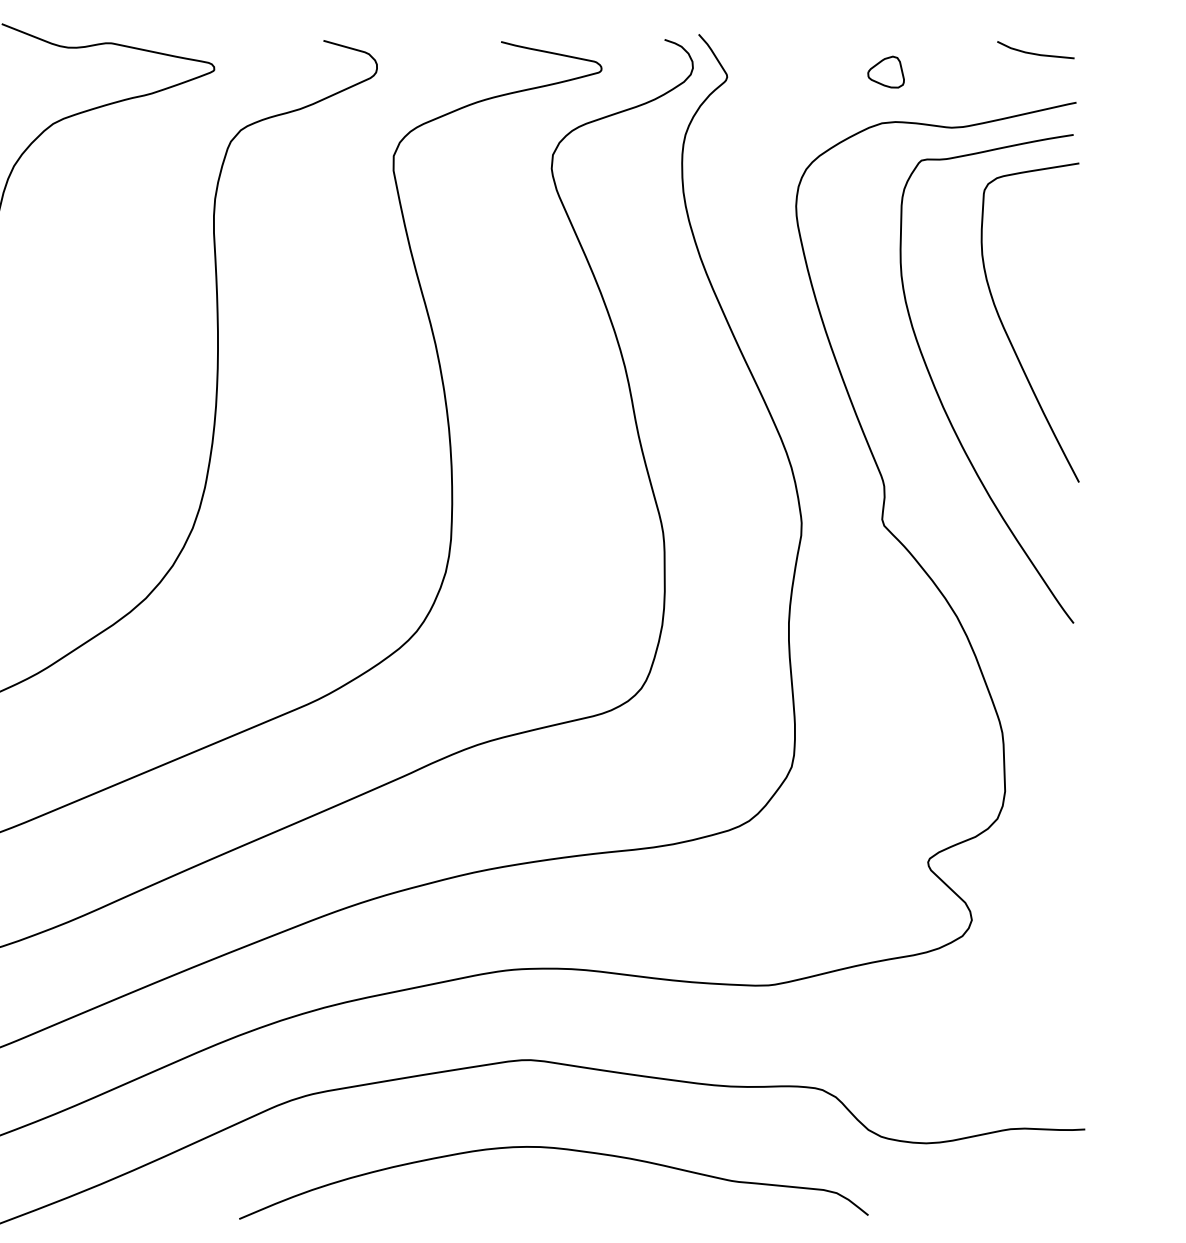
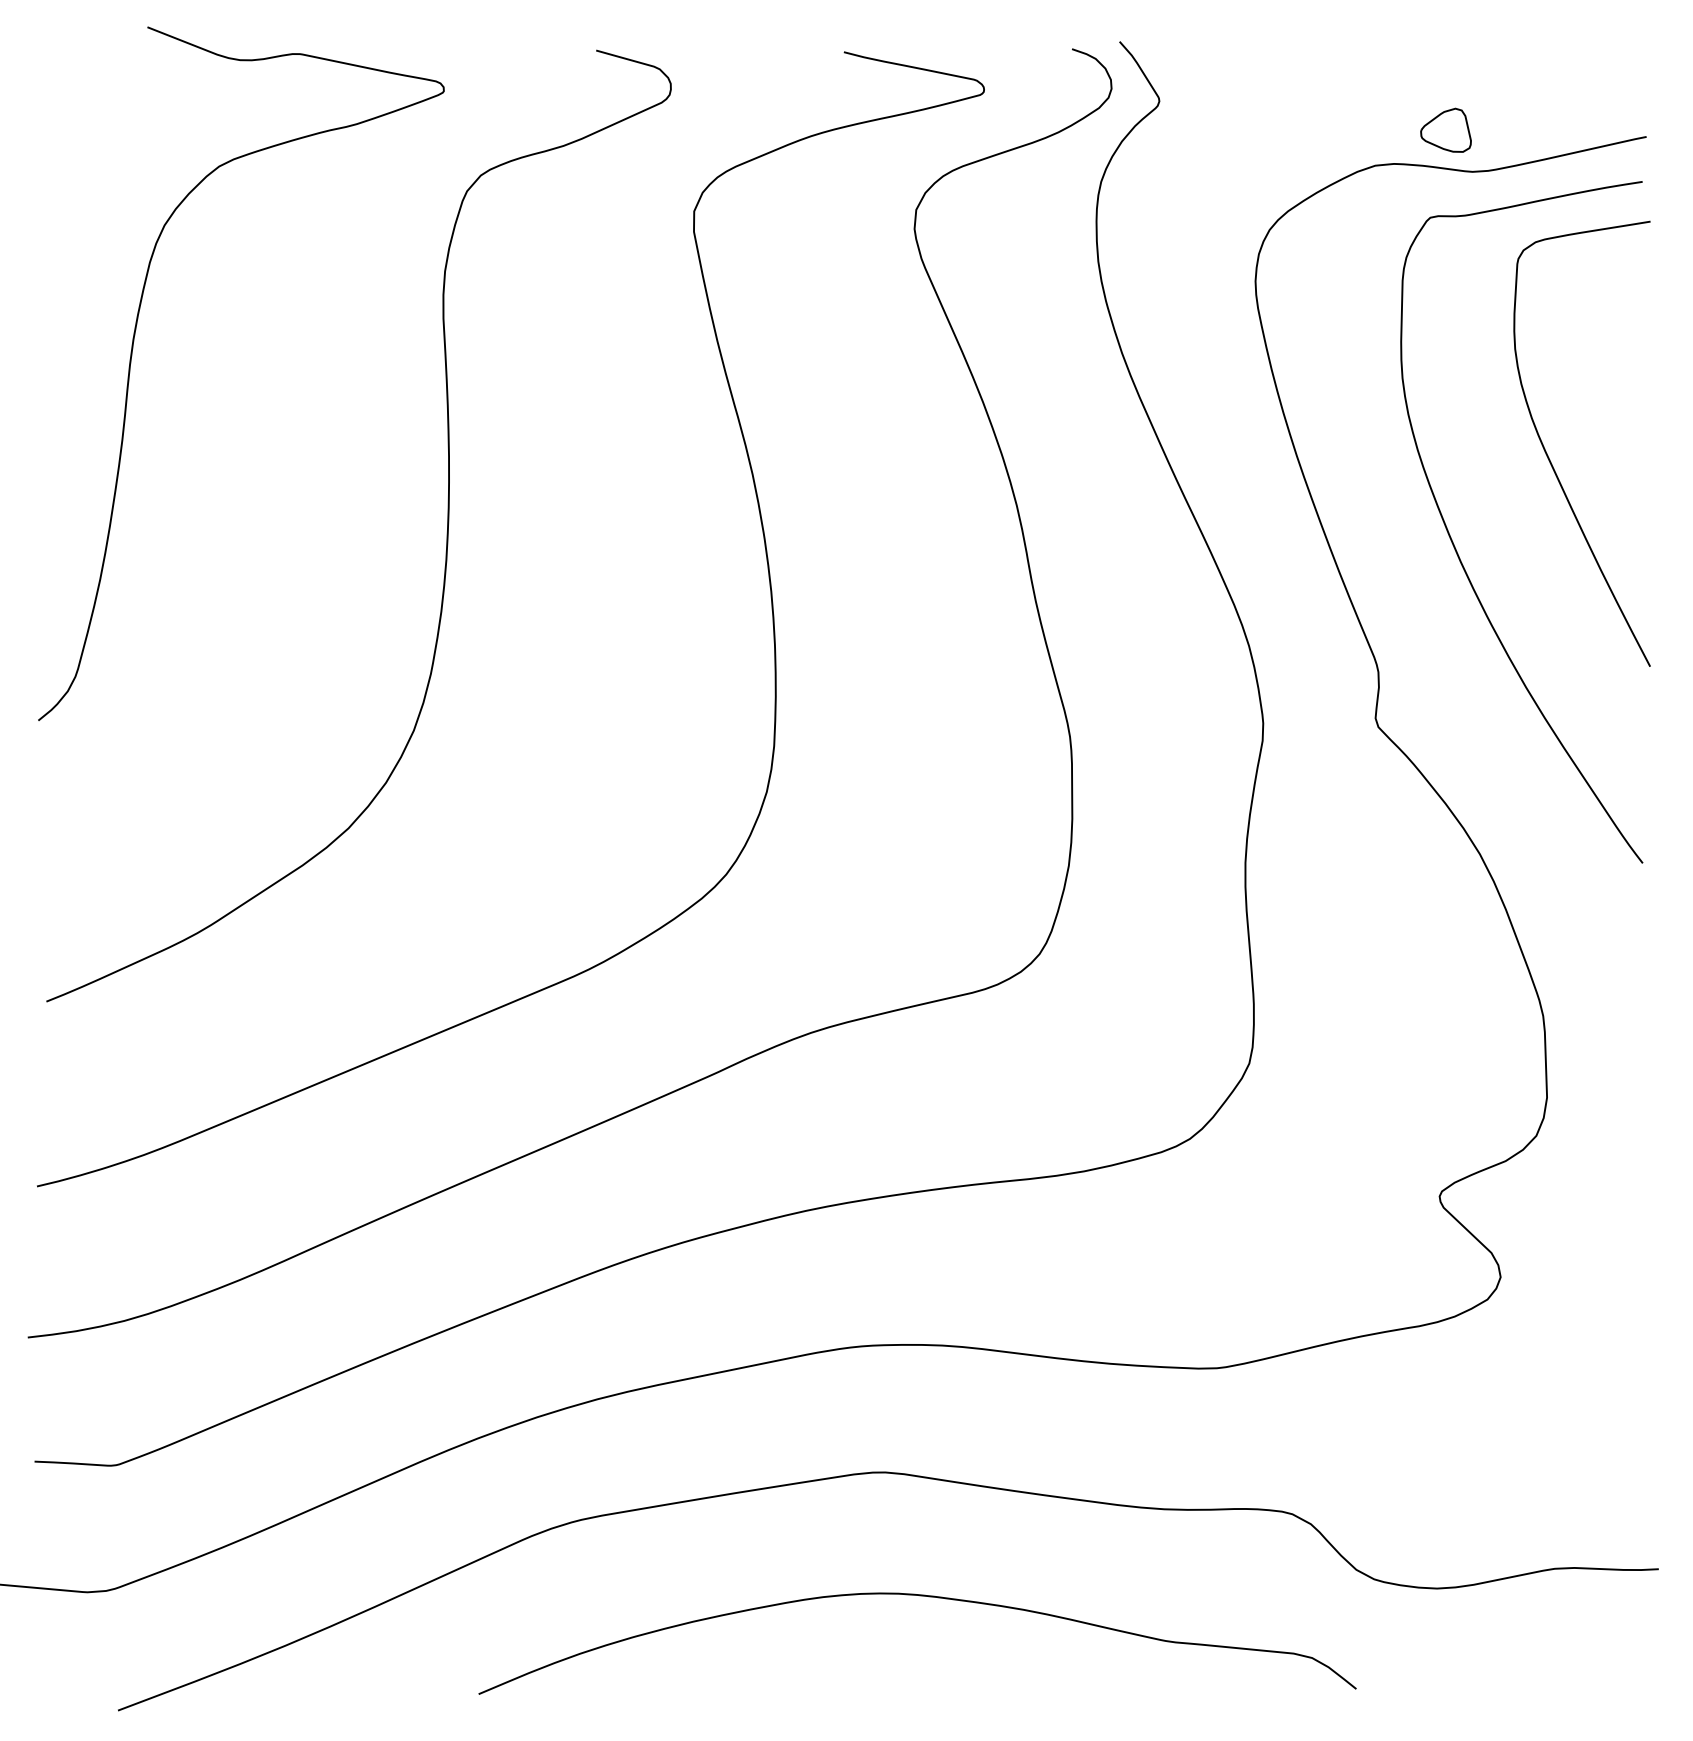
line: (1033, 52) -> (1586, 67), removed
part: (885, 71) -> (1445, 129), moved

